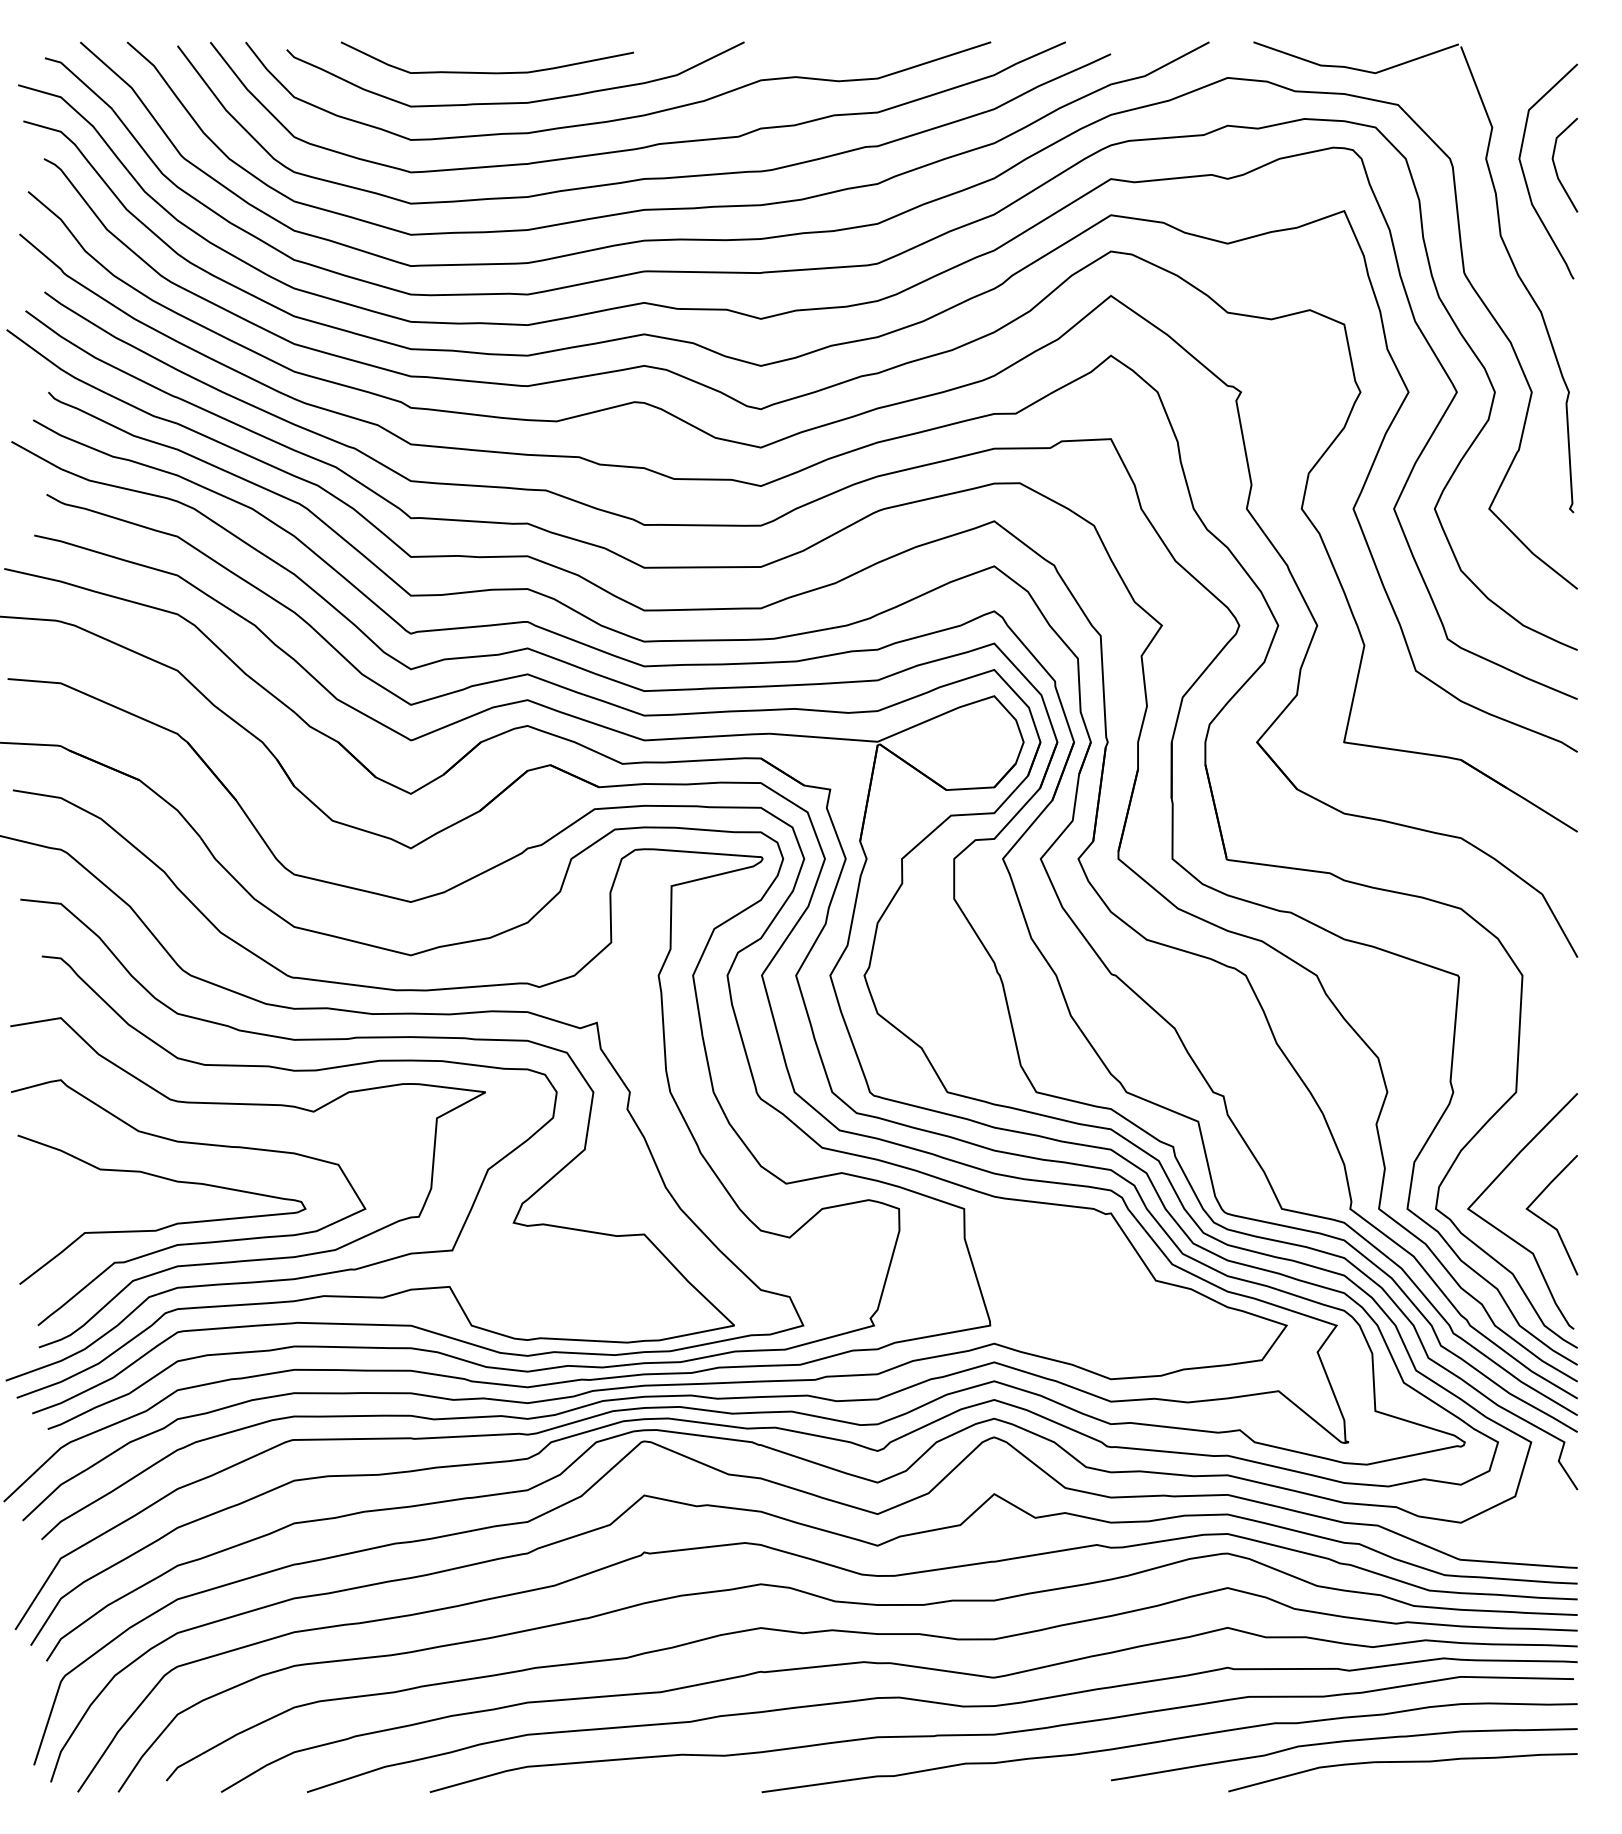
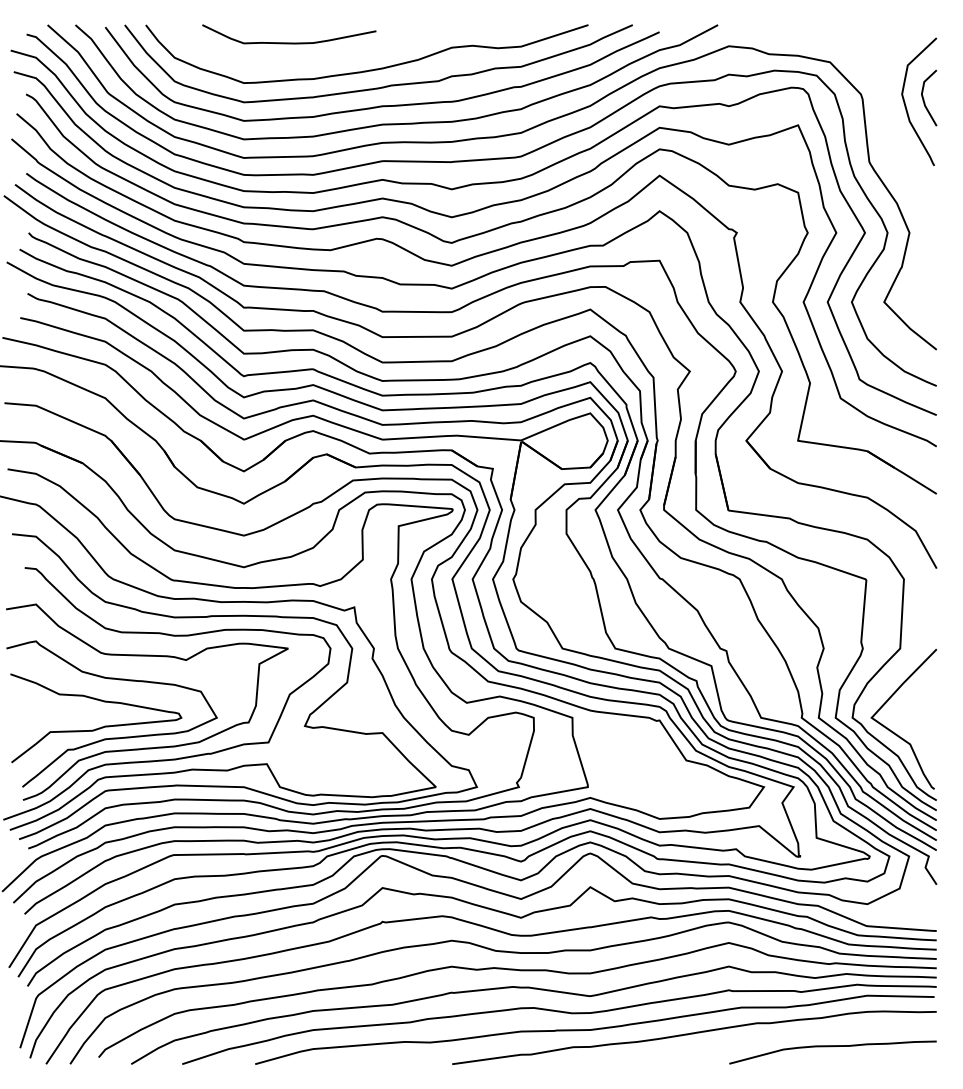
curve: (514, 101) -> (305, 60), removed
part: (1499, 238) -> (890, 141), removed
line: (1546, 1220) -> (918, 724), removed
curve: (1339, 1743) -> (795, 1035), removed

